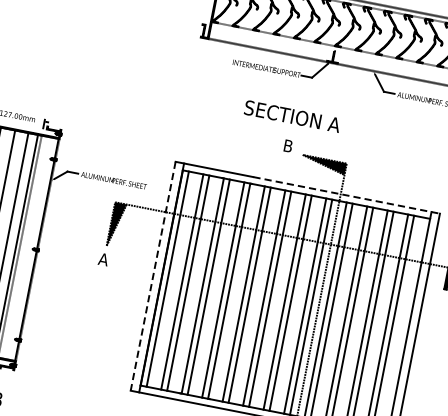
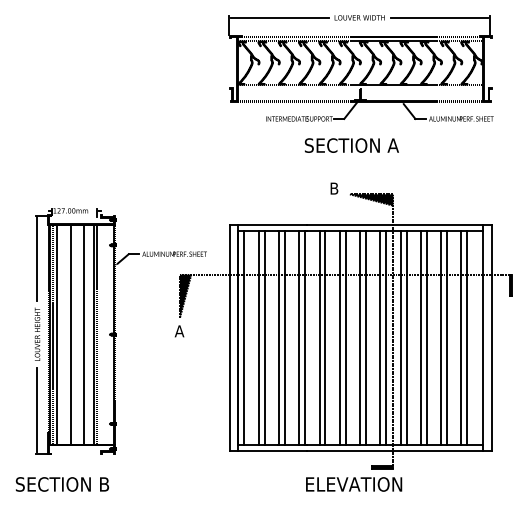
text: (292, 116) -> (351, 145), moved
line: (346, 195) -> (399, 224), dashed -> solid
line: (152, 276) -> (229, 338), dashed -> solid

